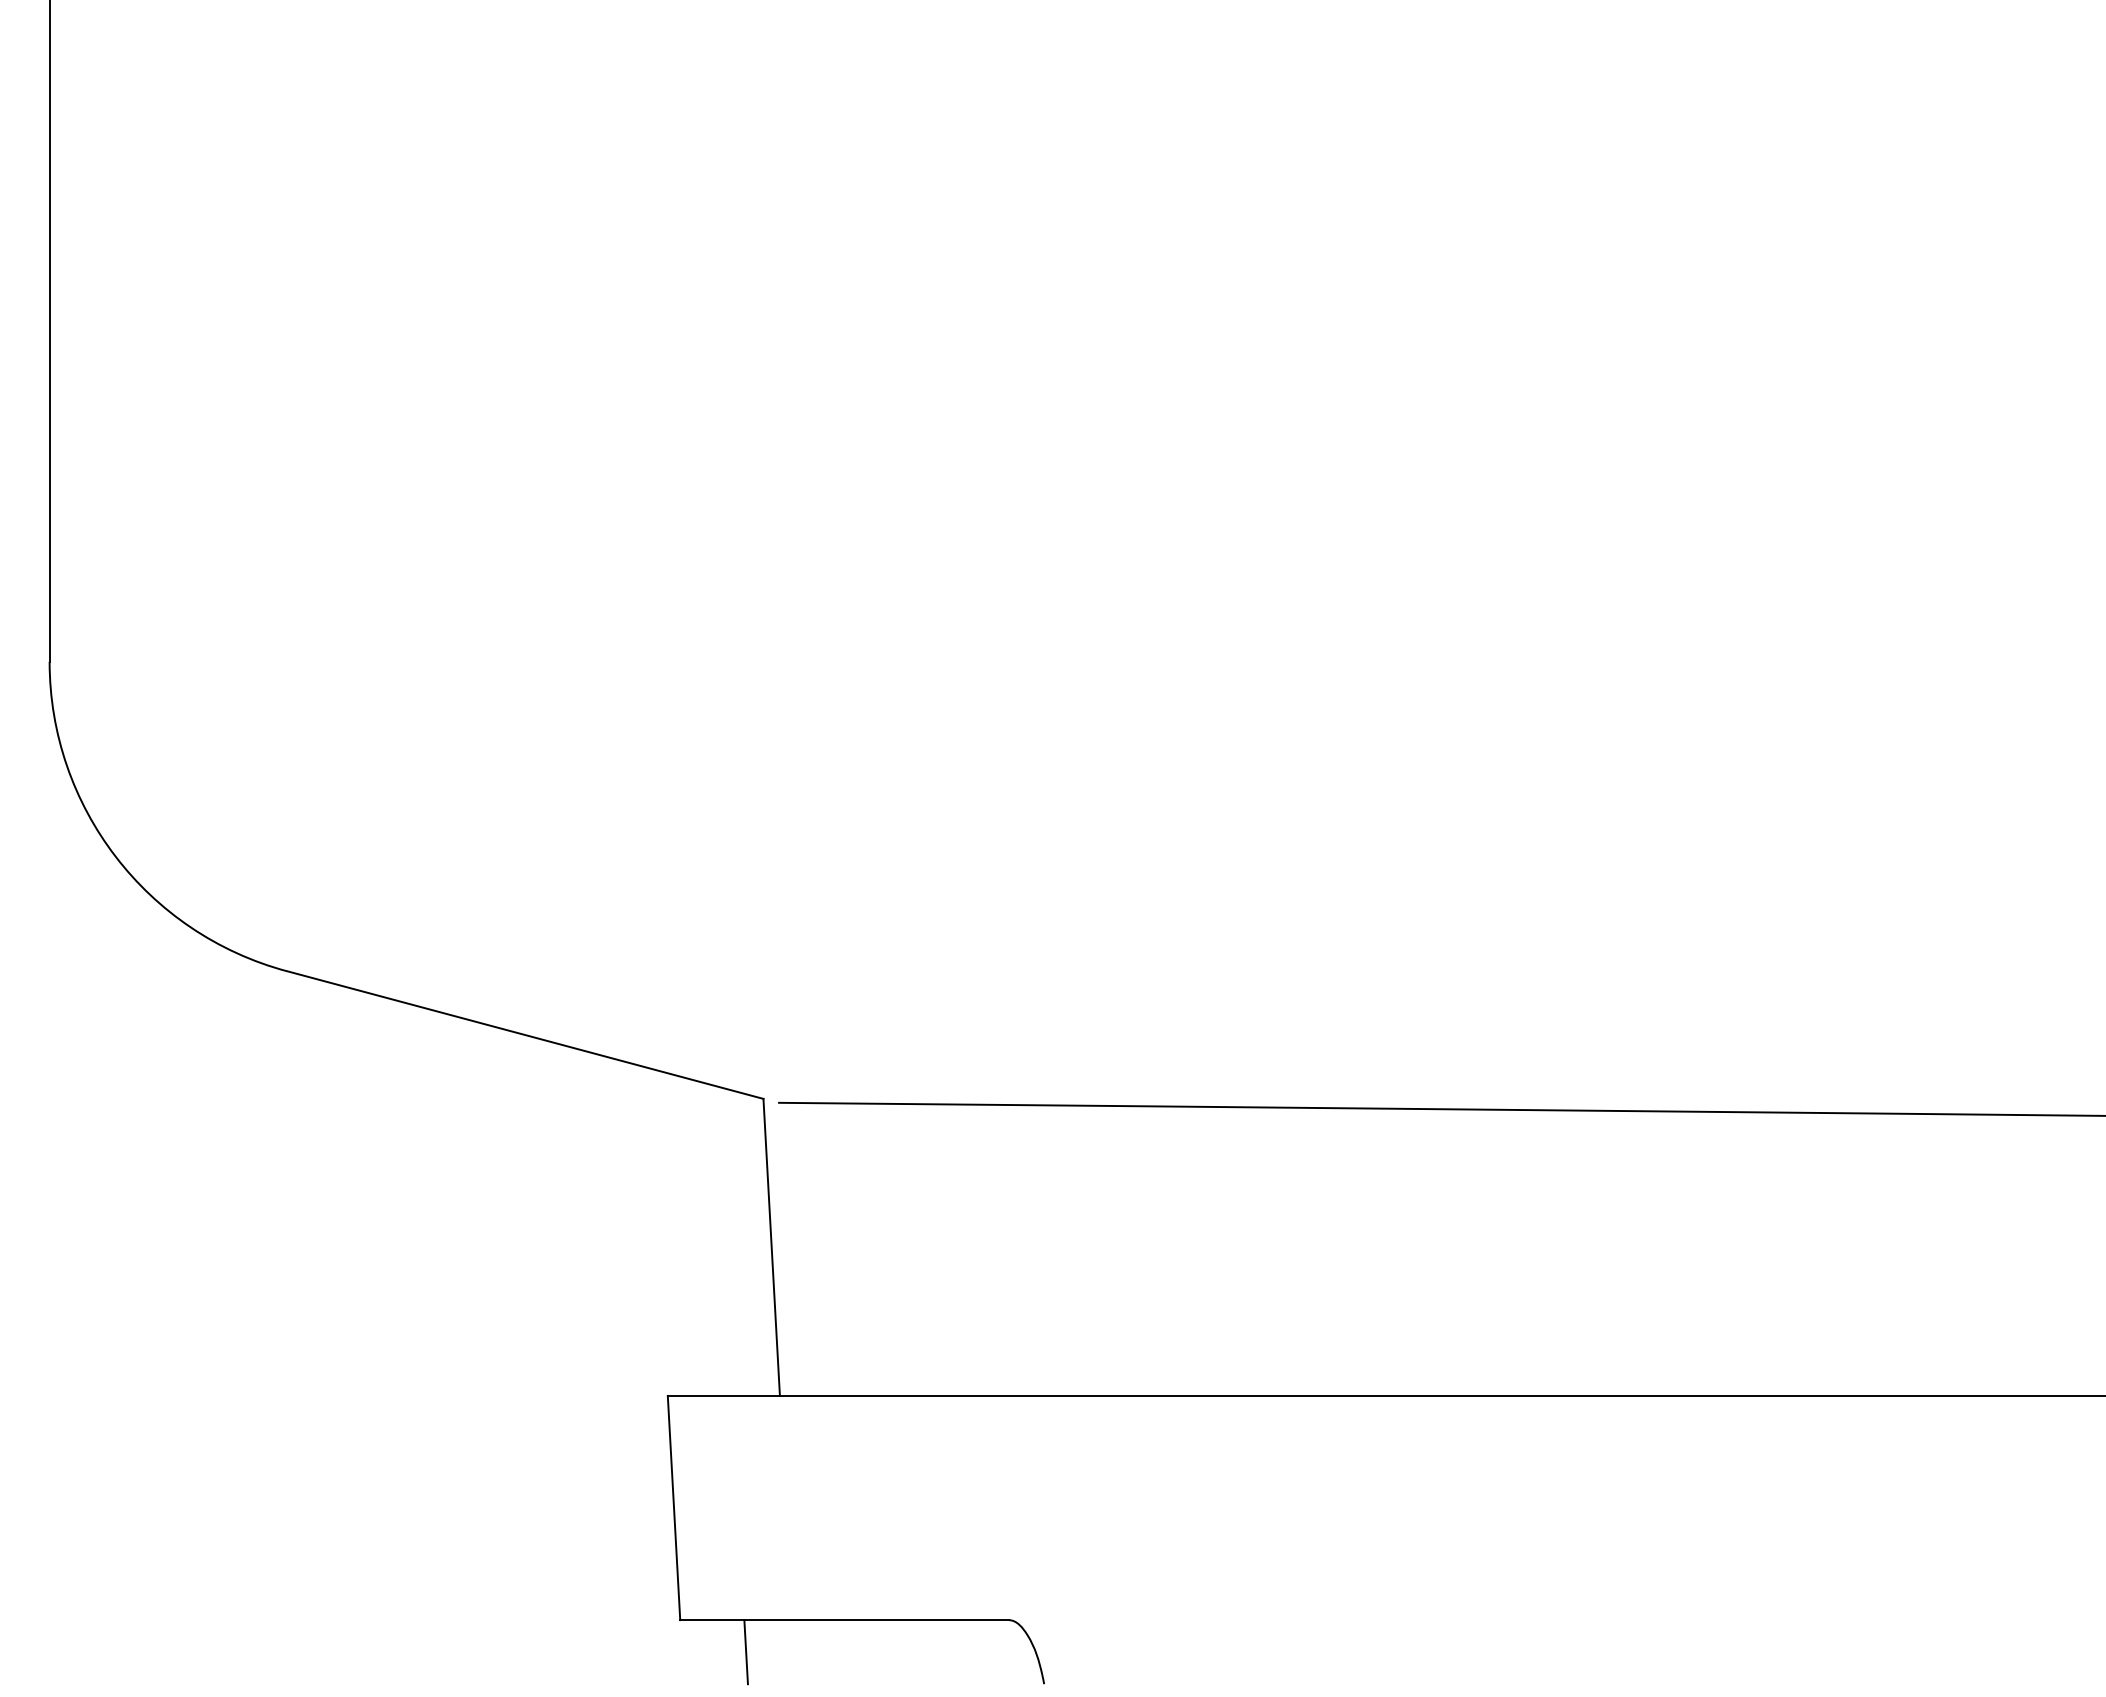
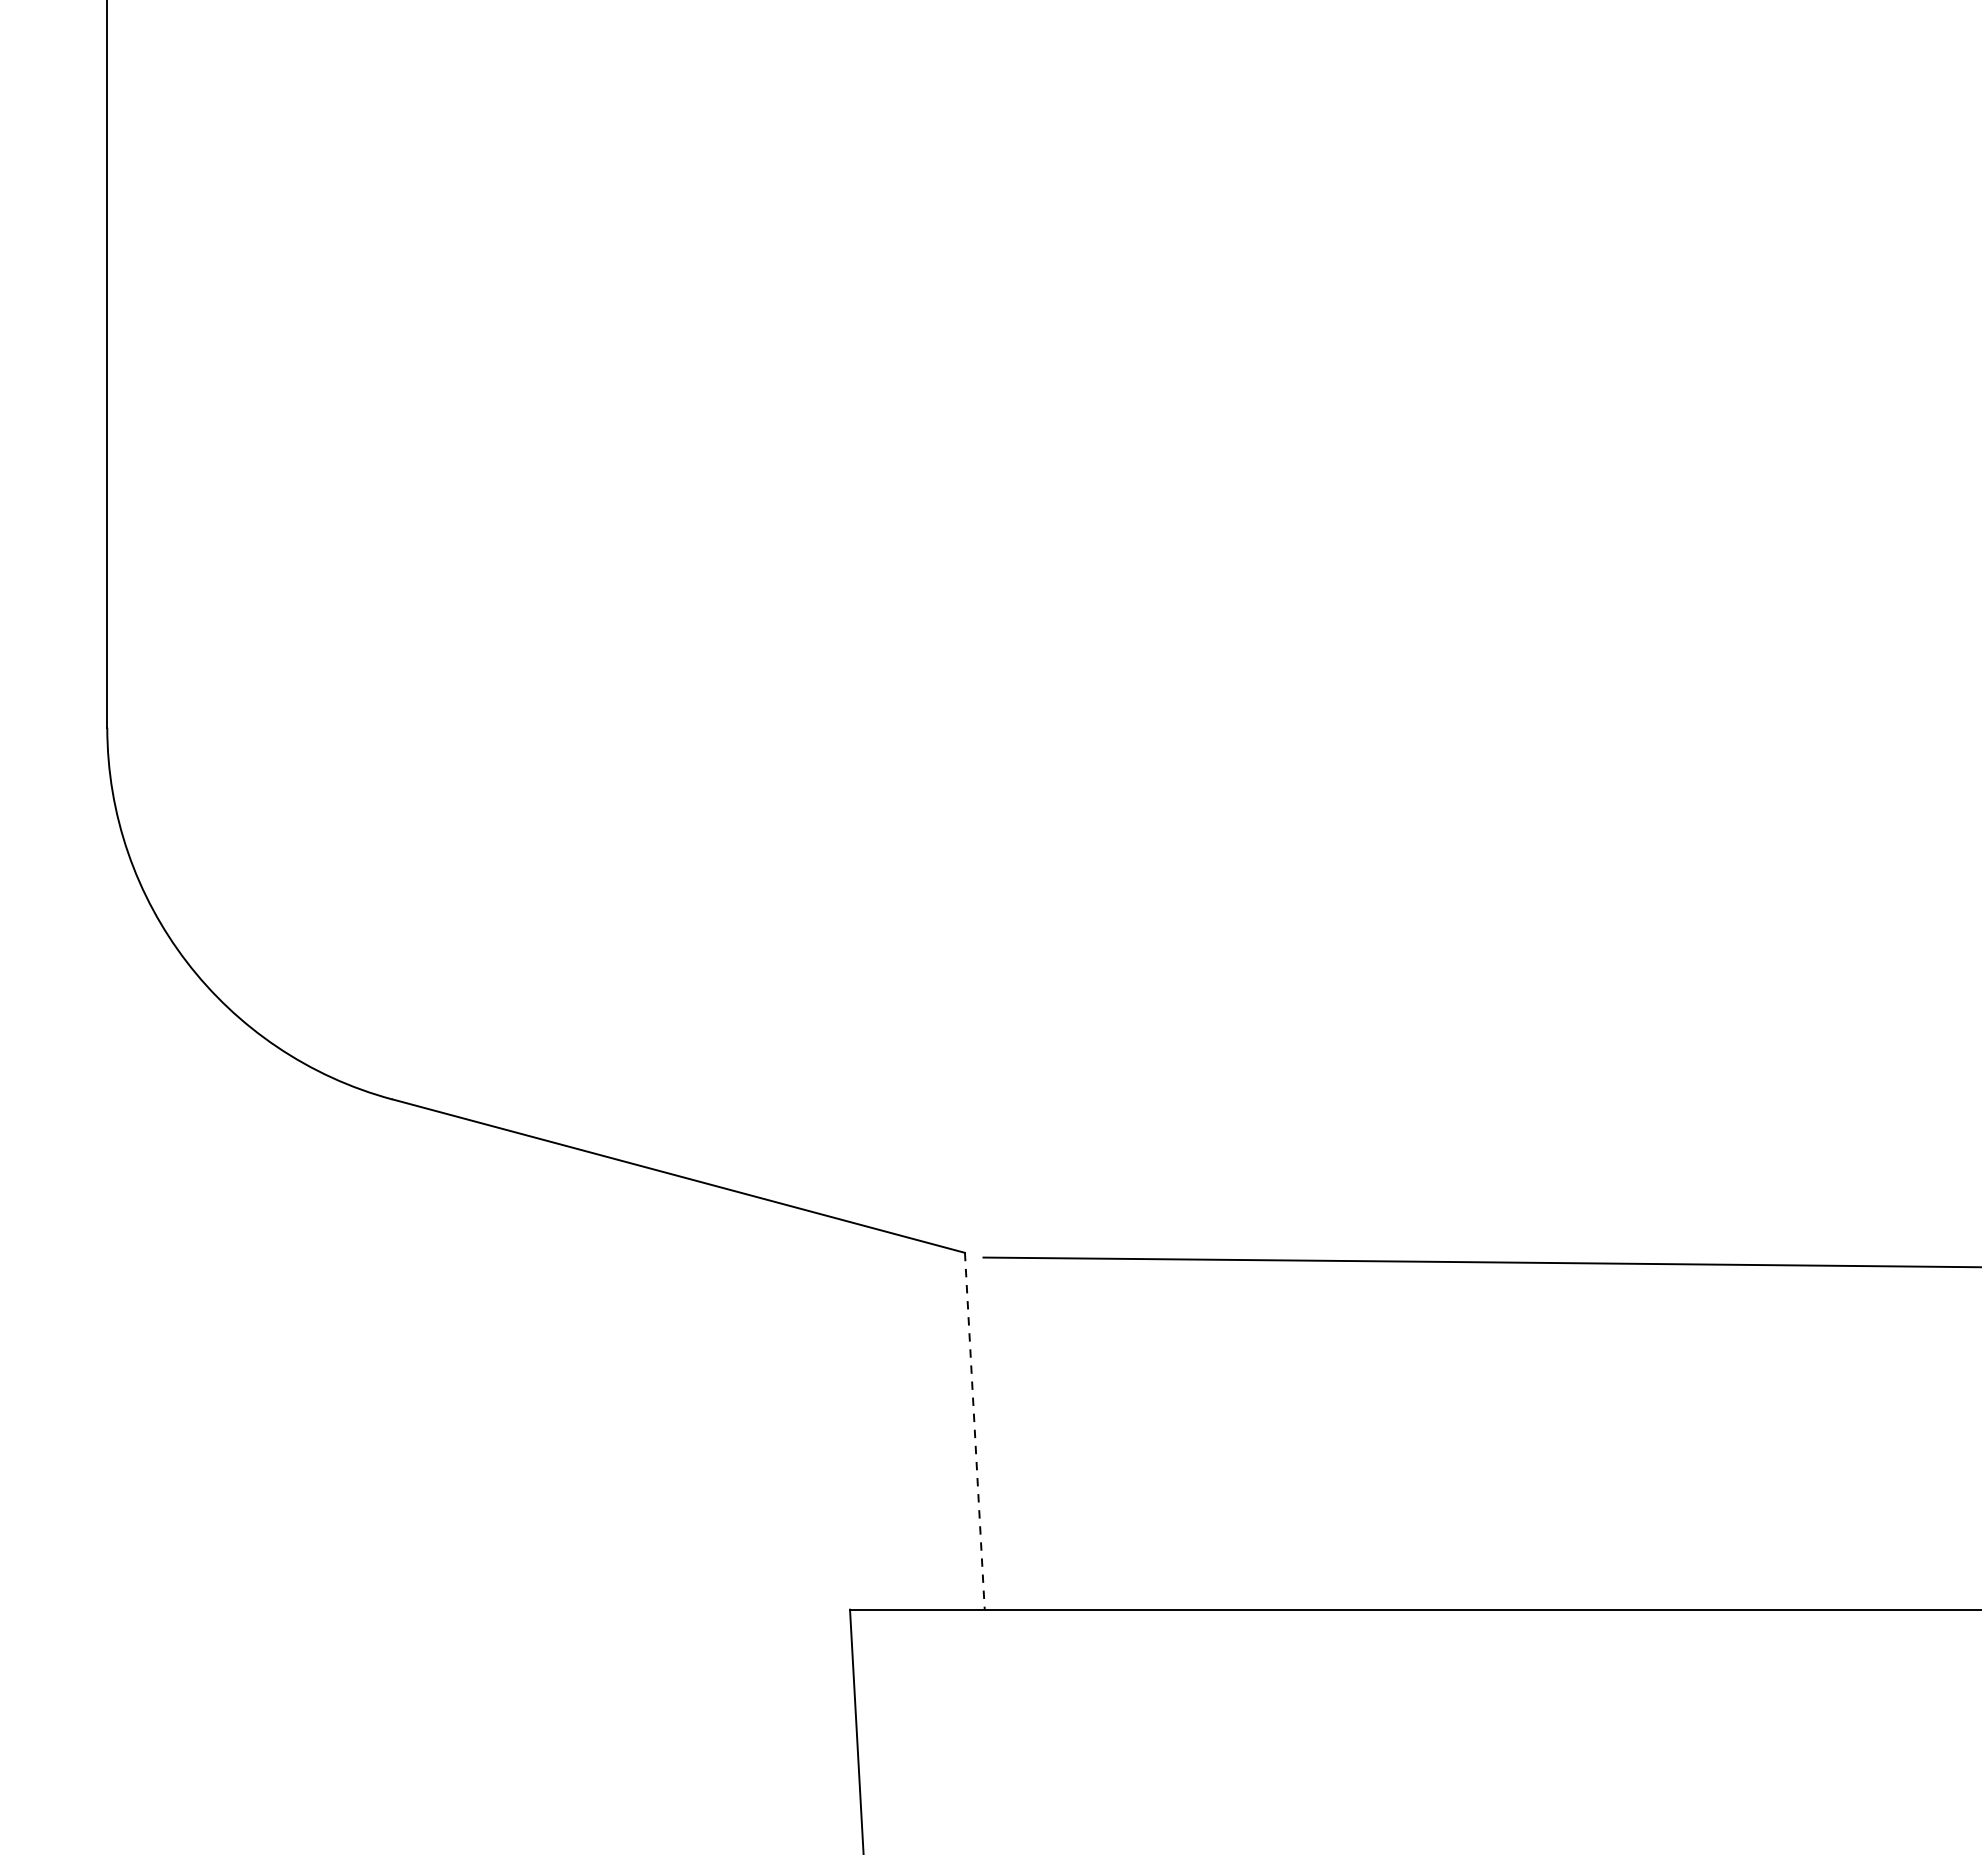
line: (771, 1247) -> (974, 1431), solid -> dashed

